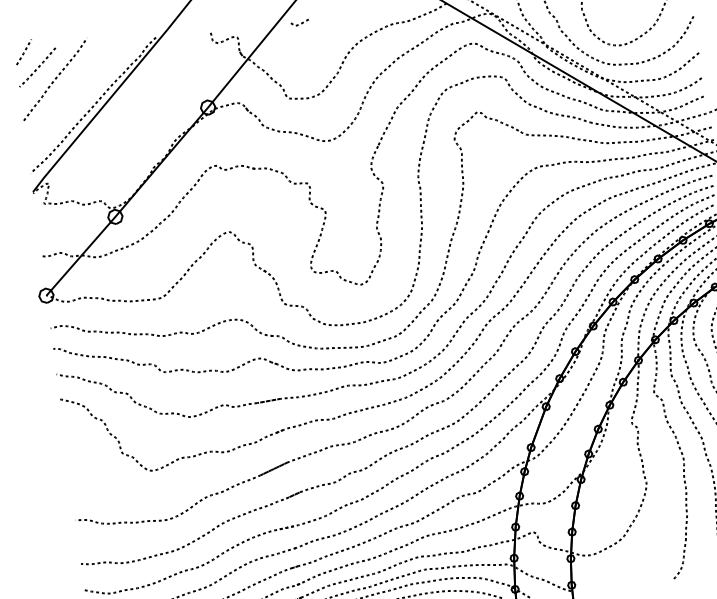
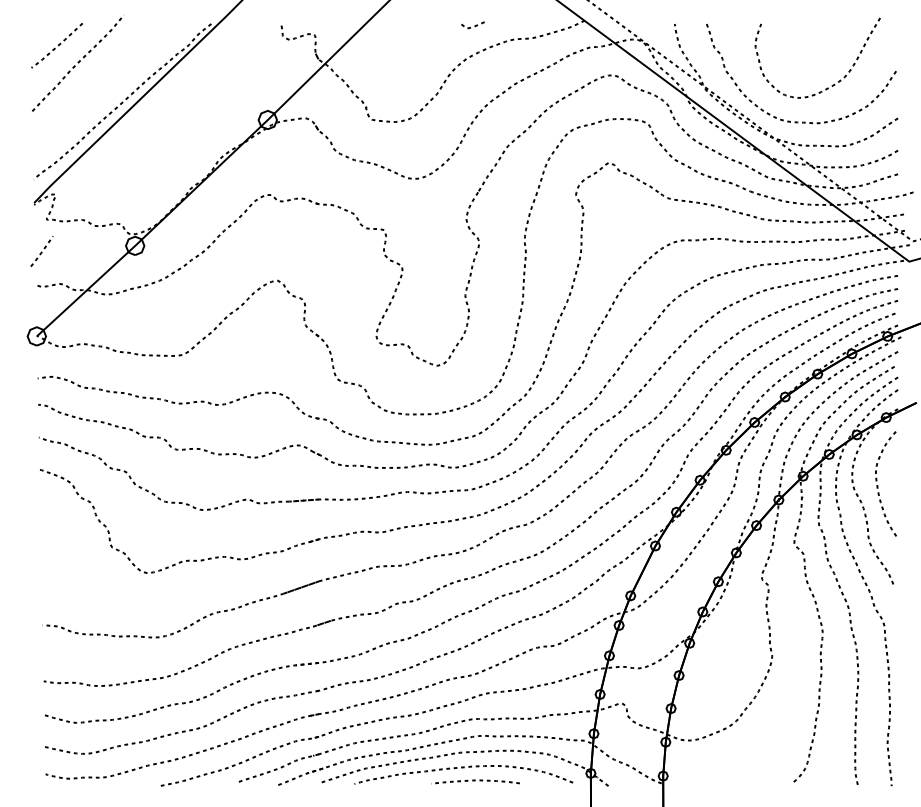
line: (301, 22) -> (474, 25), moved
line: (23, 52) -> (41, 251), moved

